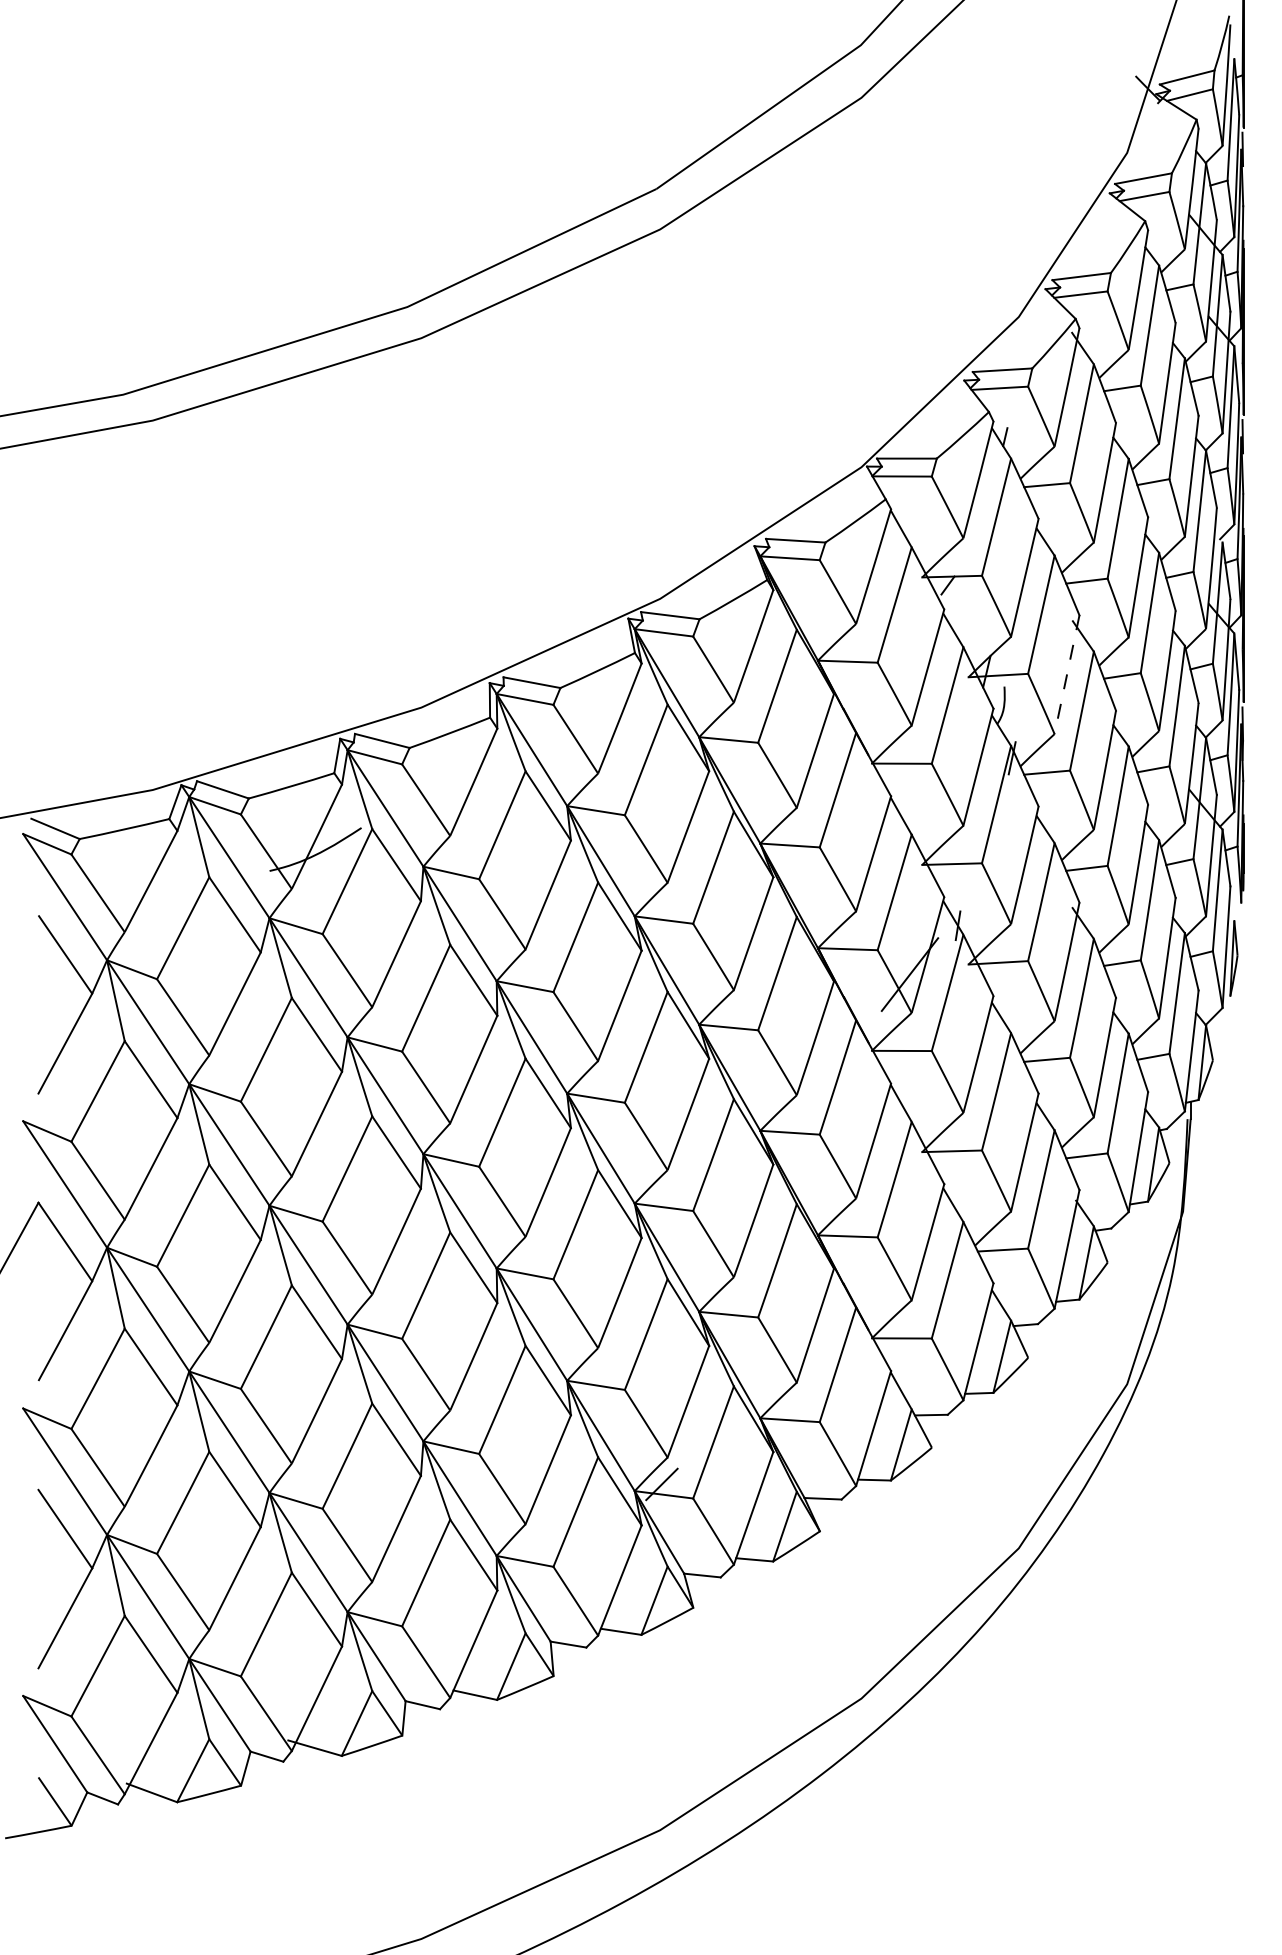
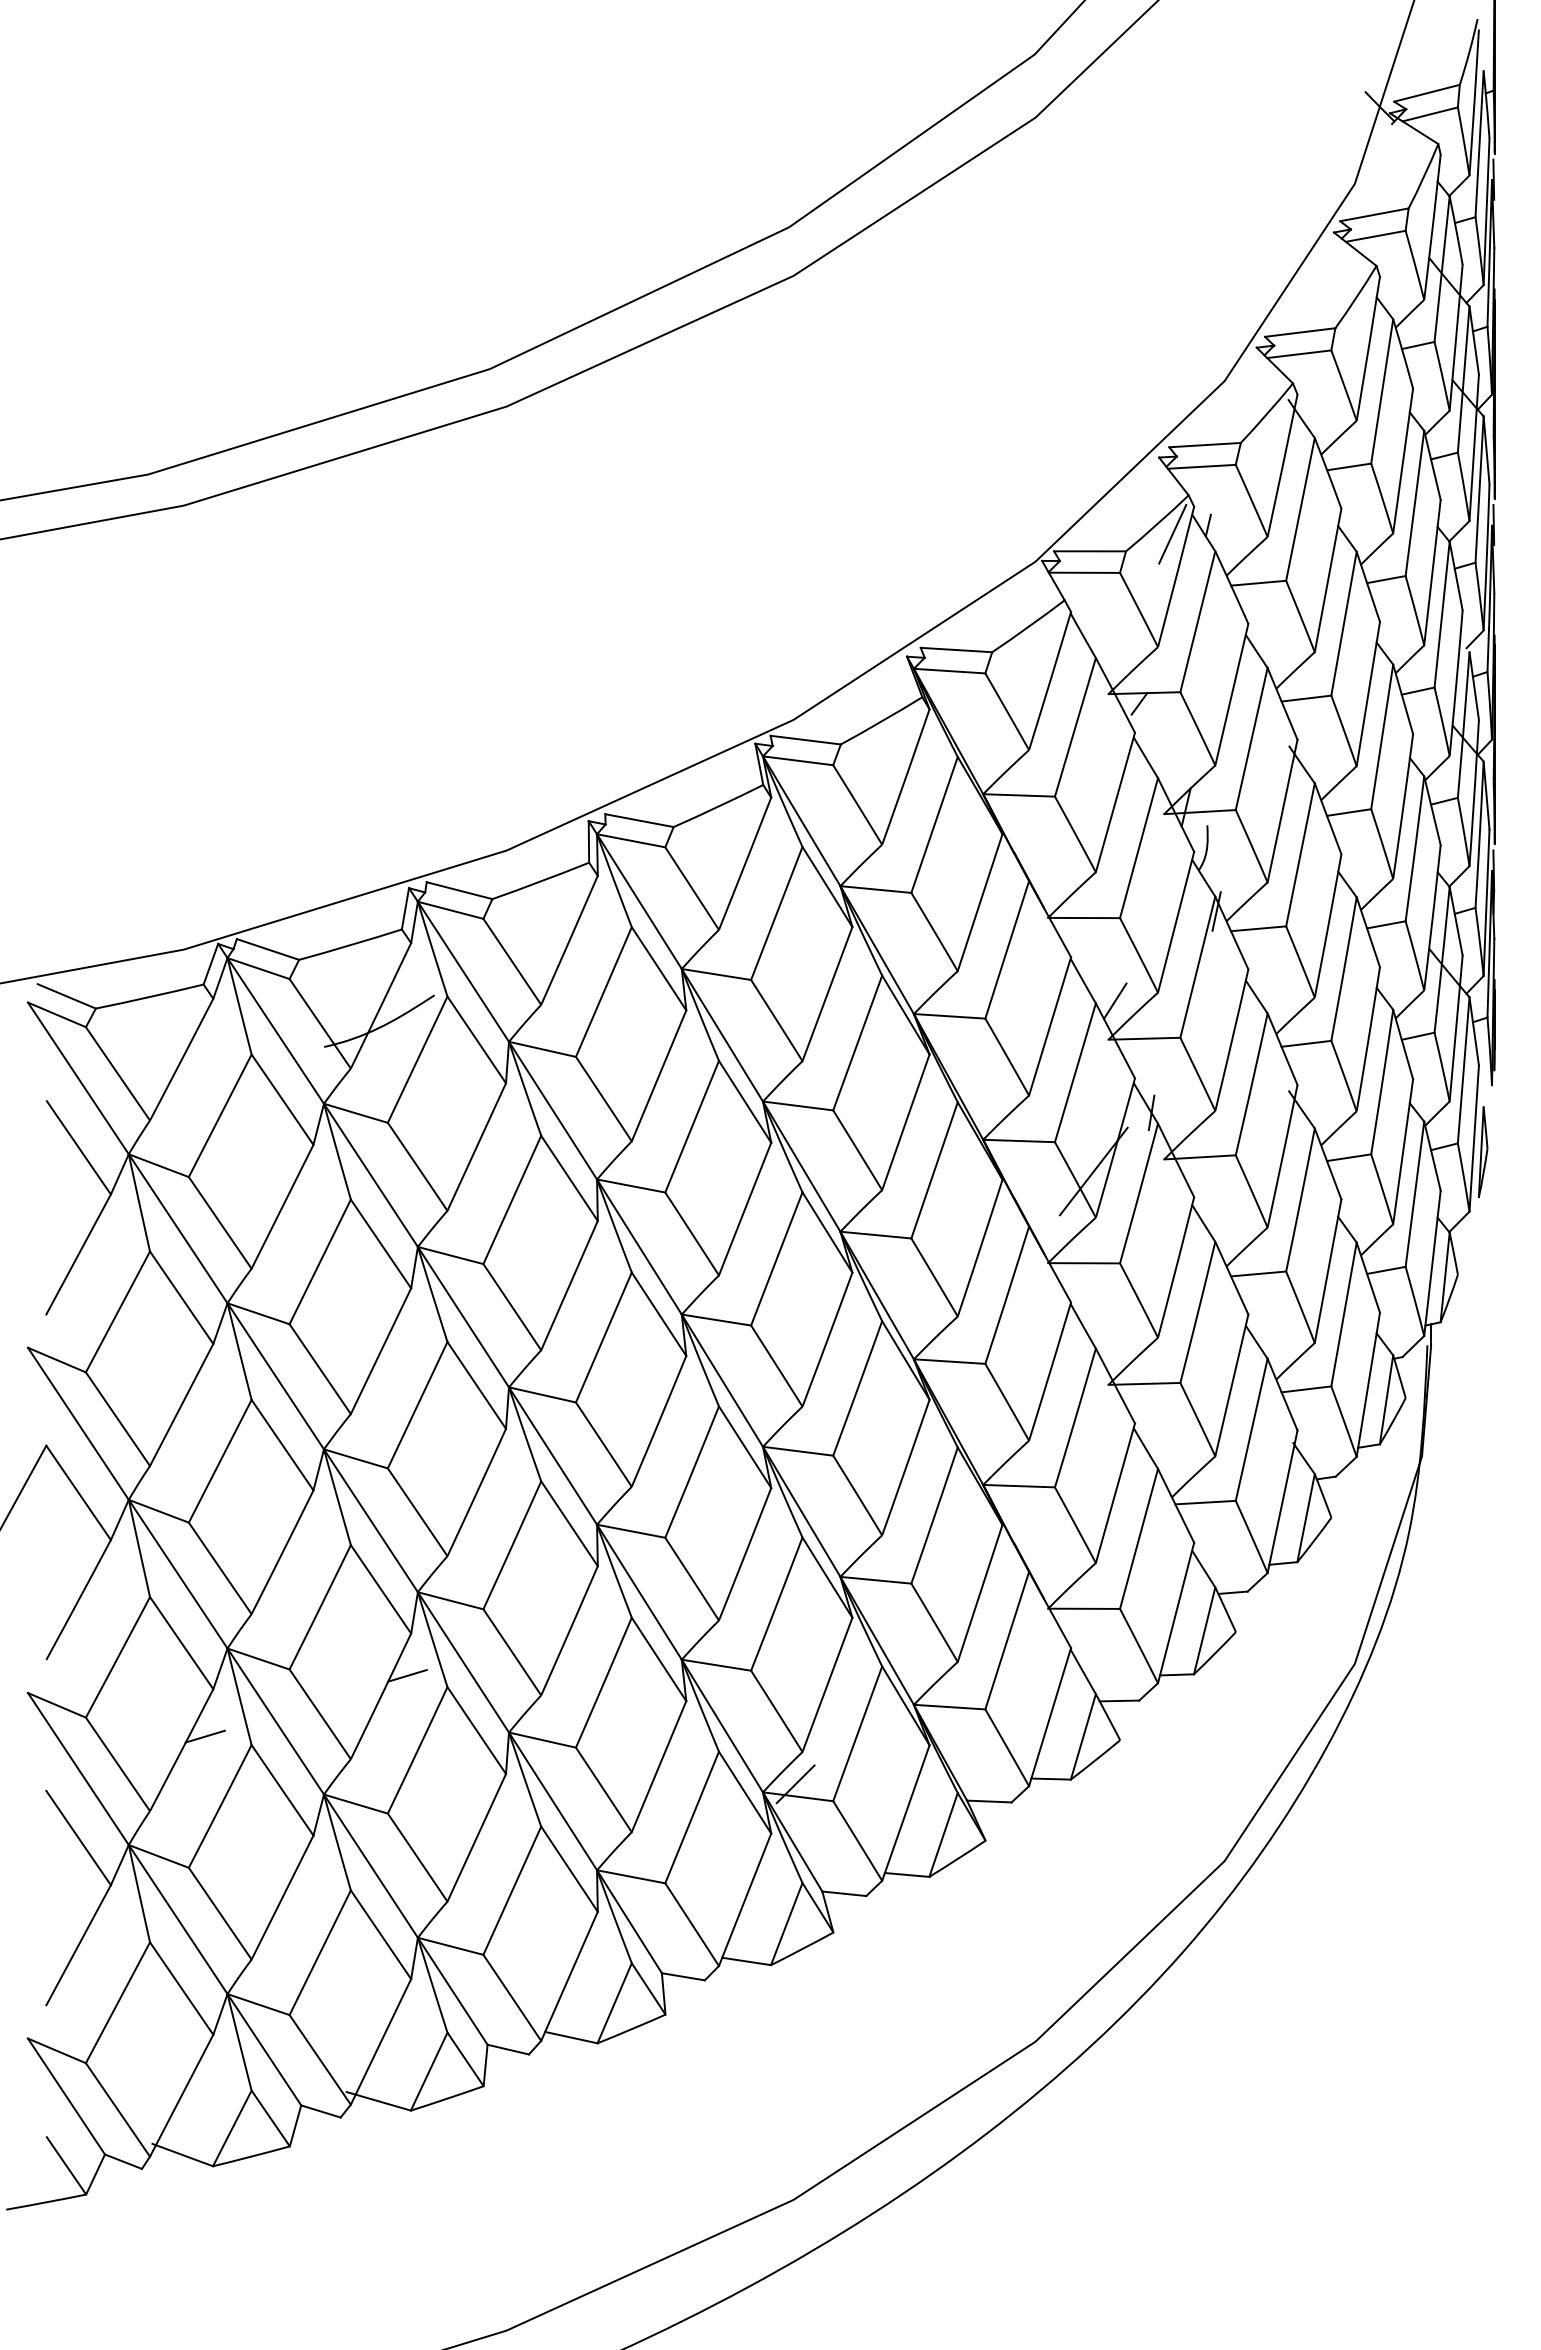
line: (975, 443) -> (1172, 533), added
line: (1066, 675) -> (1282, 811), dashed -> solid
line: (927, 832) -> (1114, 1000), added
line: (338, 1393) -> (407, 1675), added
line: (170, 1444) -> (204, 1736), added

